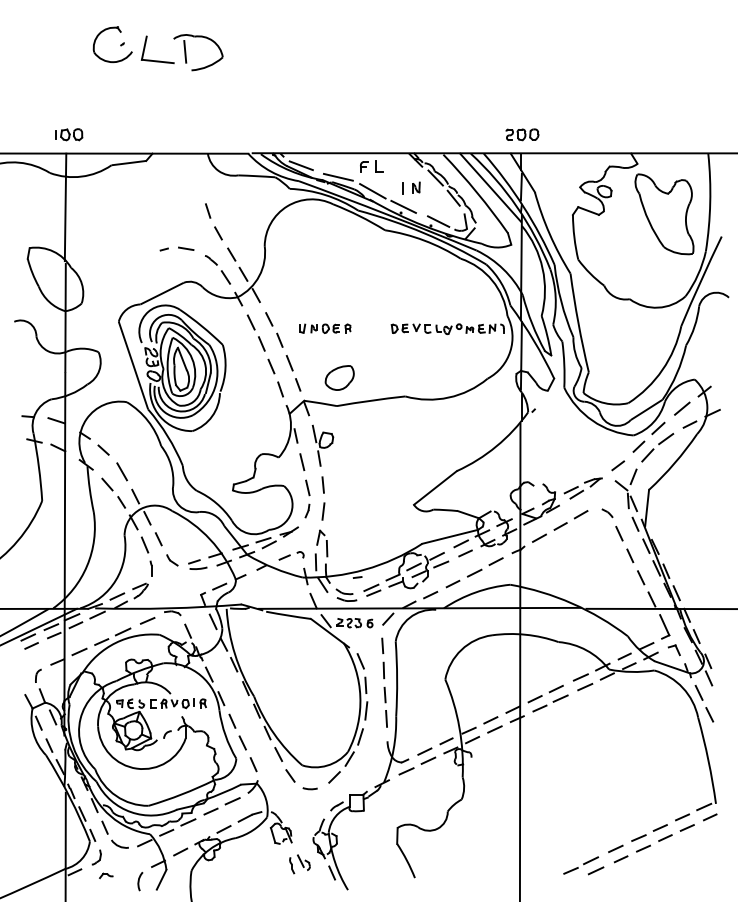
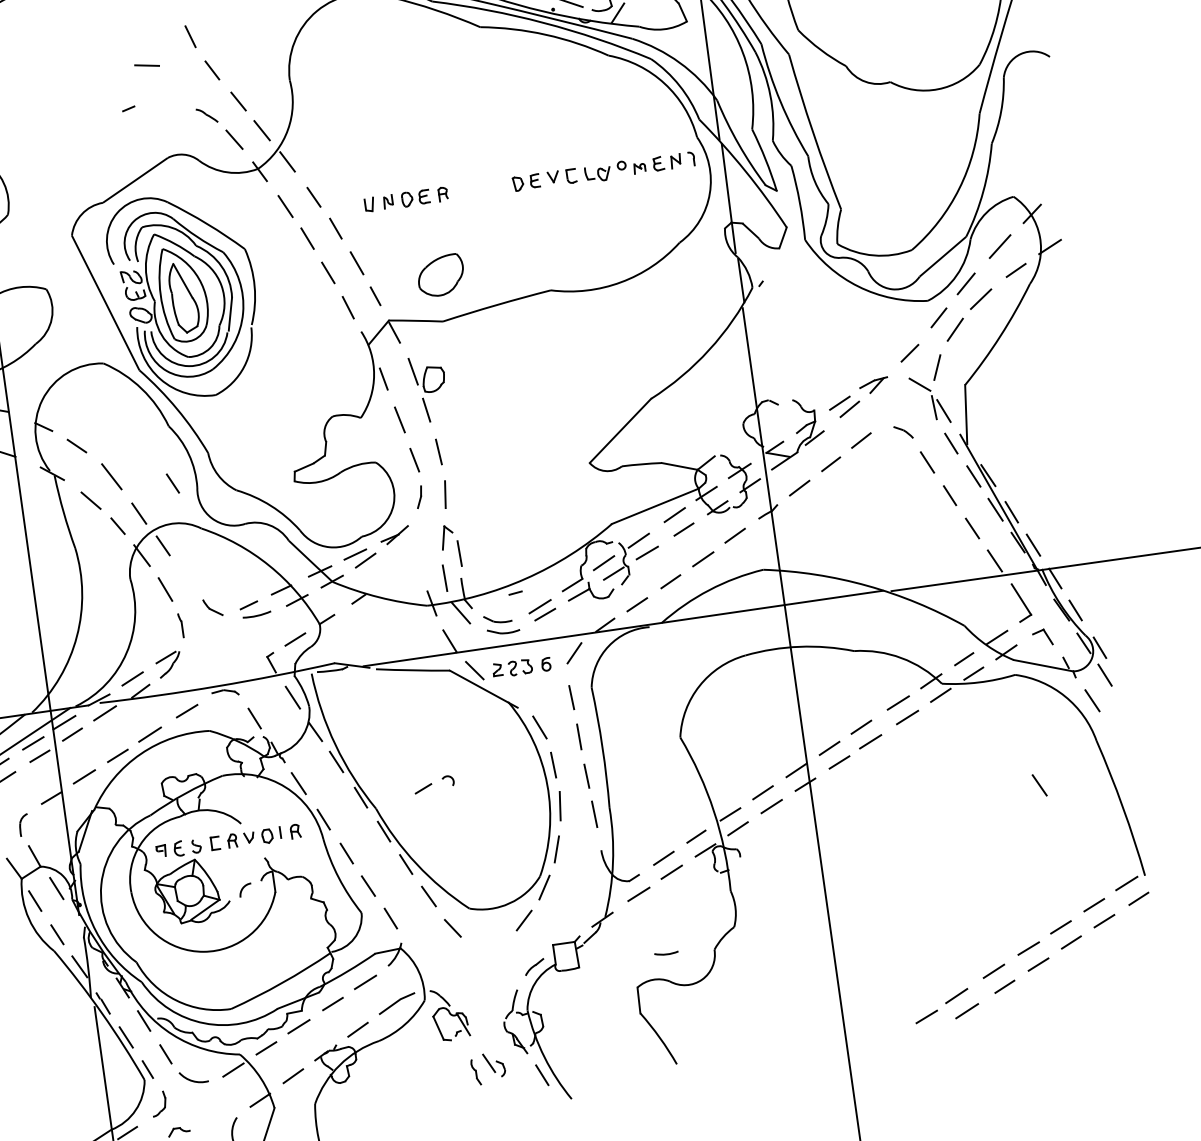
line: (186, 248) -> (147, 65), moved
line: (158, 539) -> (172, 484), moved
part: (291, 555) -> (433, 783), moved
line: (709, 714) -> (1039, 784), moved
arc: (309, 788) -> (665, 953), moved

